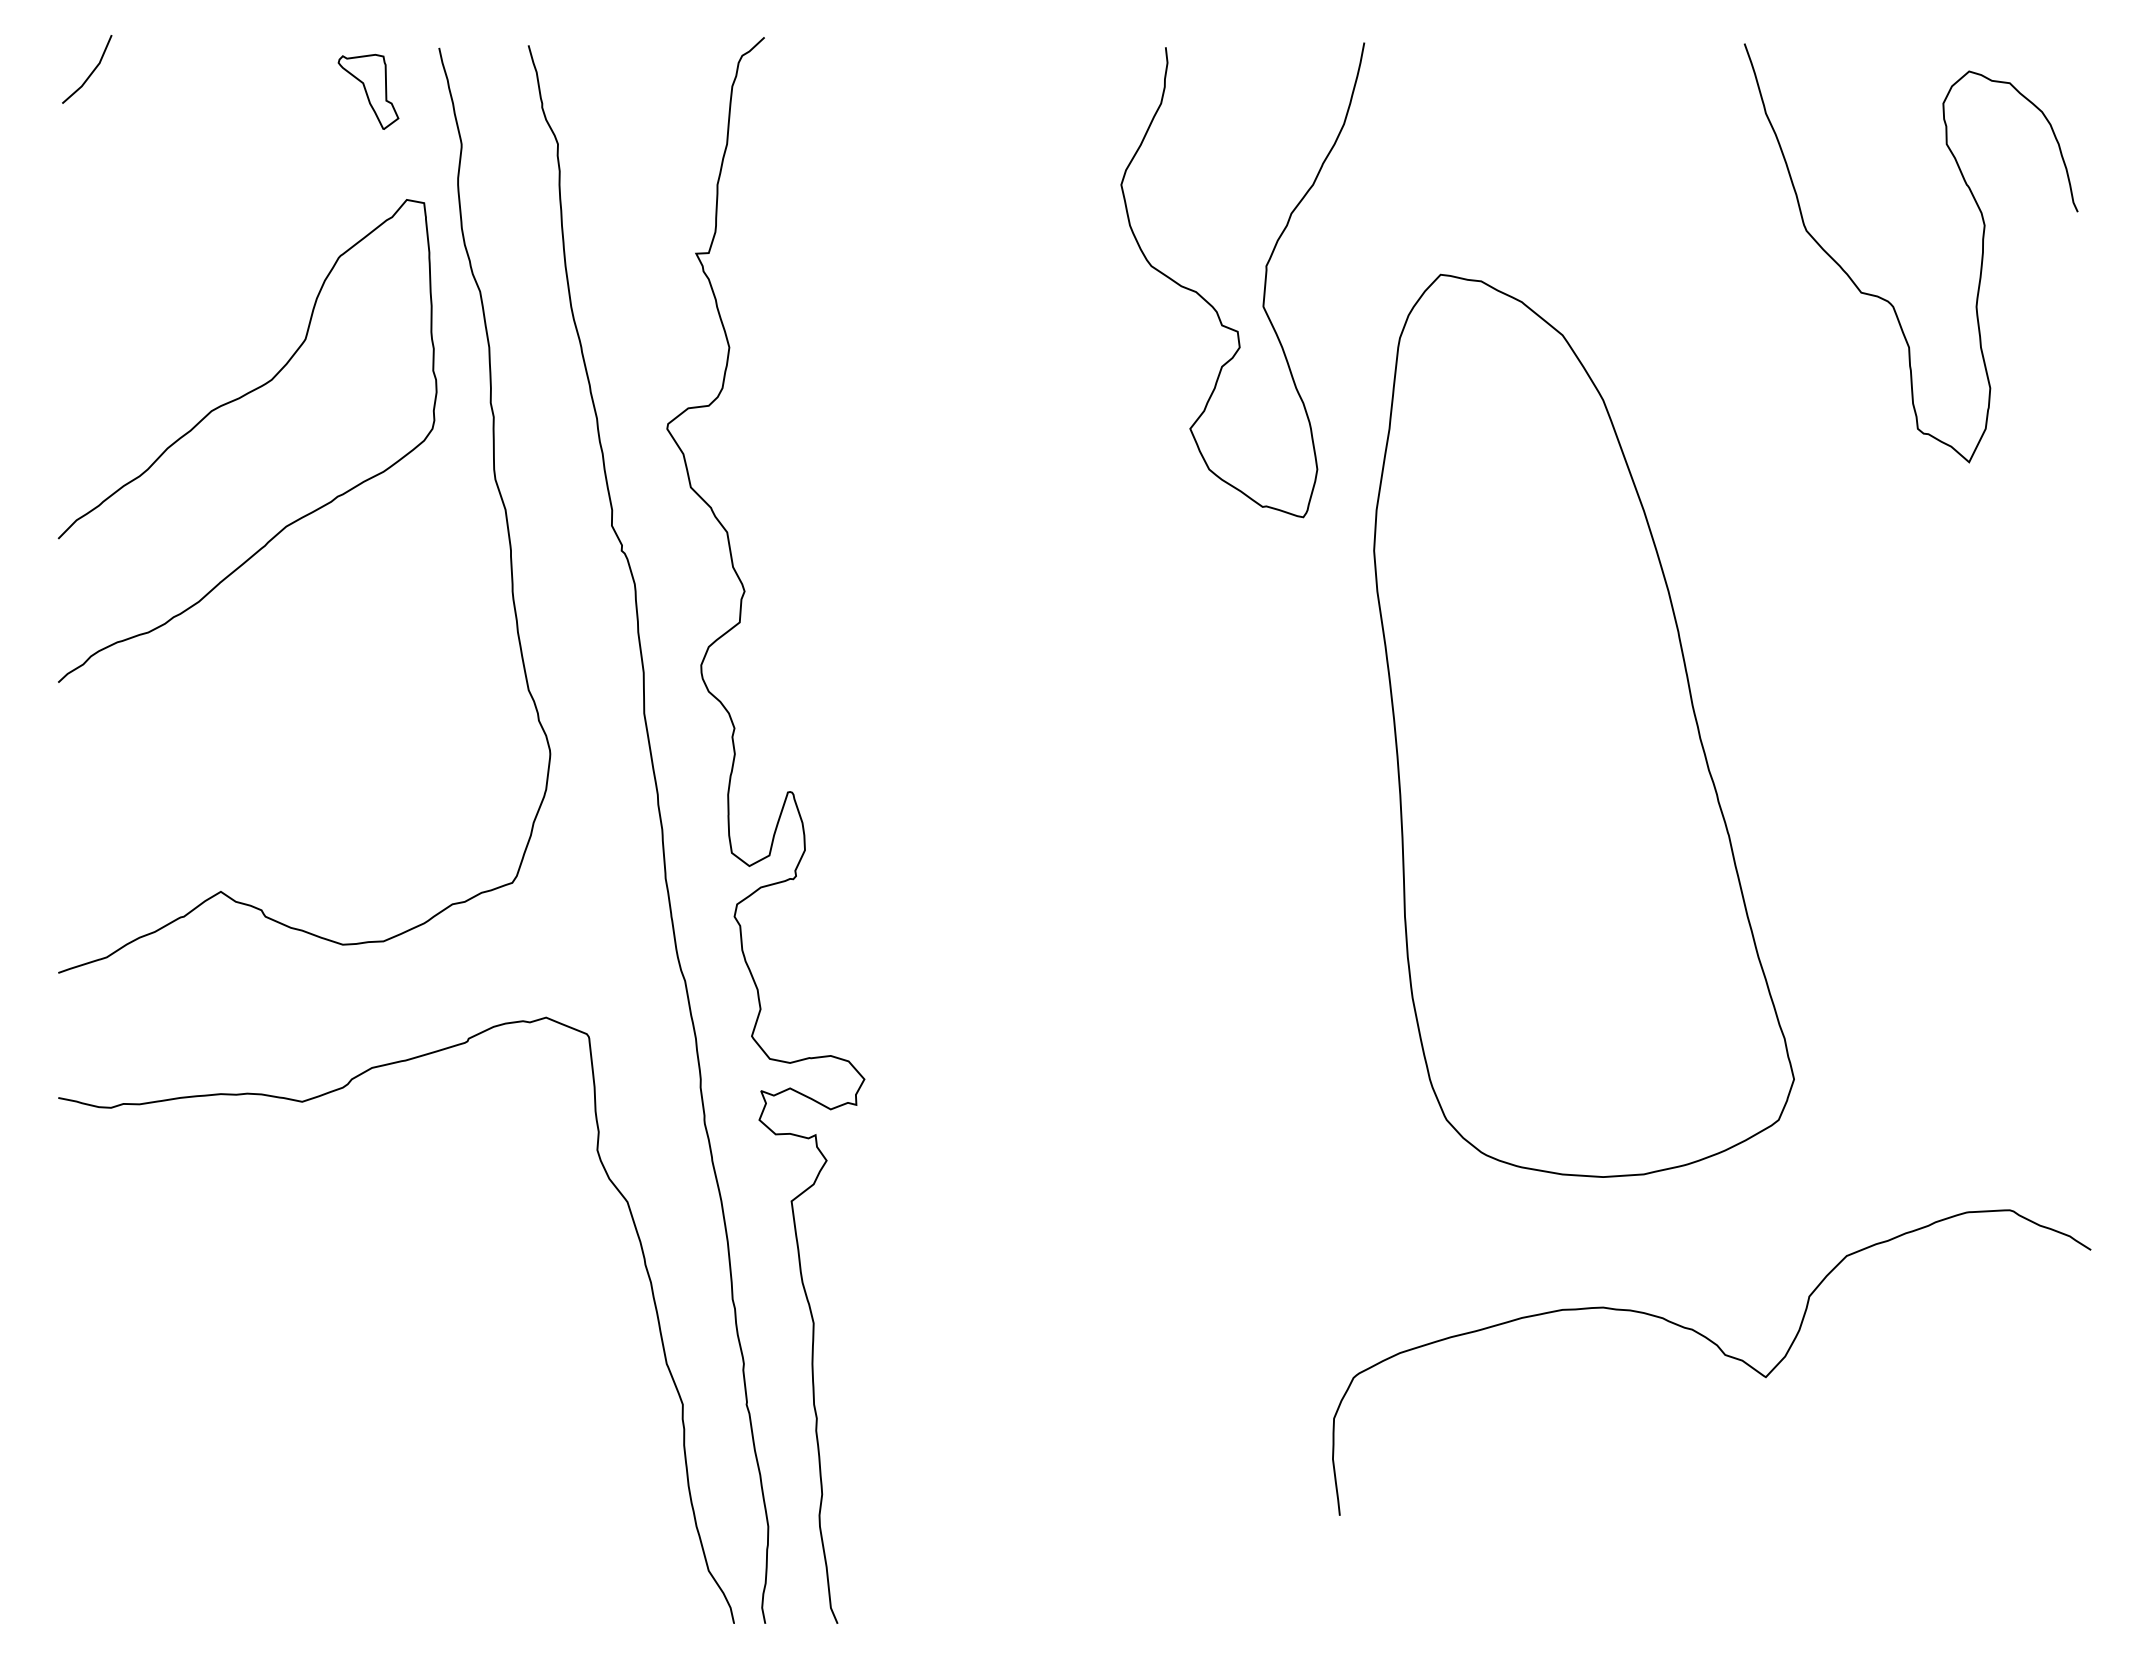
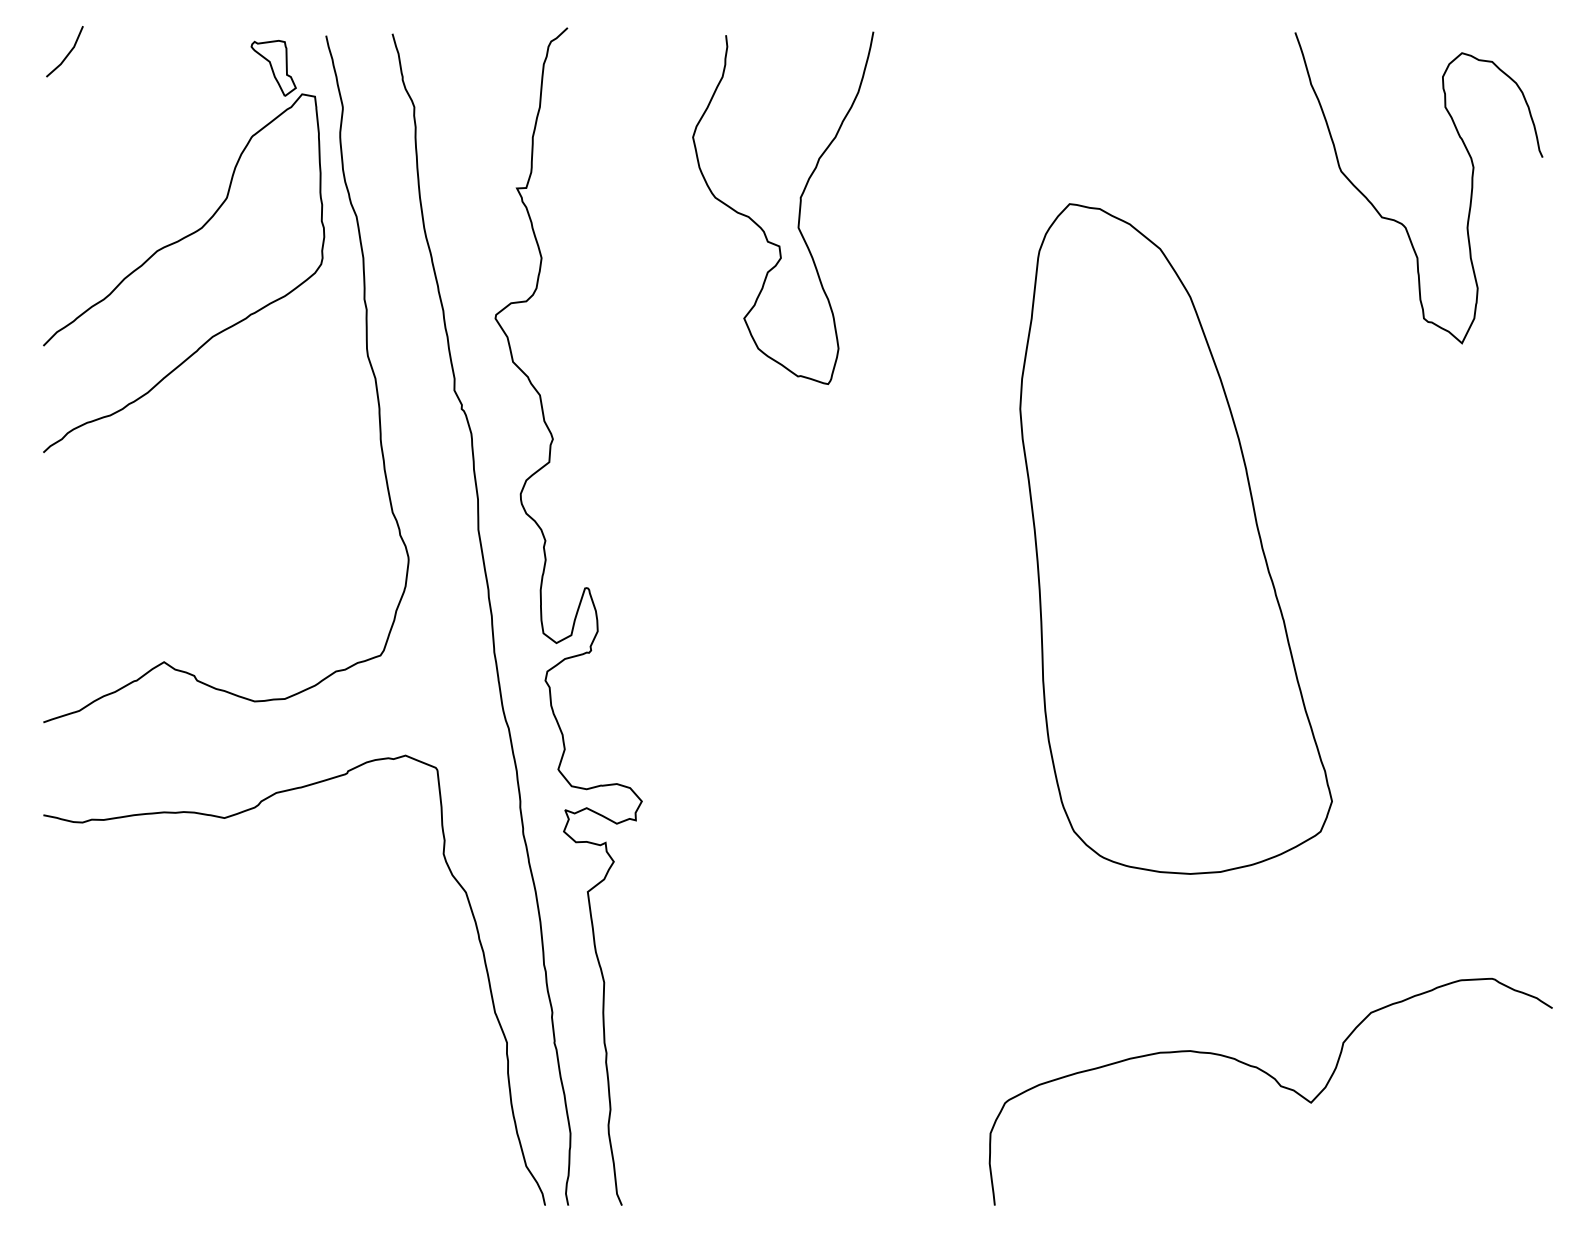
curve: (1264, 280) -> (799, 208), moved
curve: (232, 402) -> (172, 244), moved
curve: (1721, 1352) -> (1278, 1084), moved

